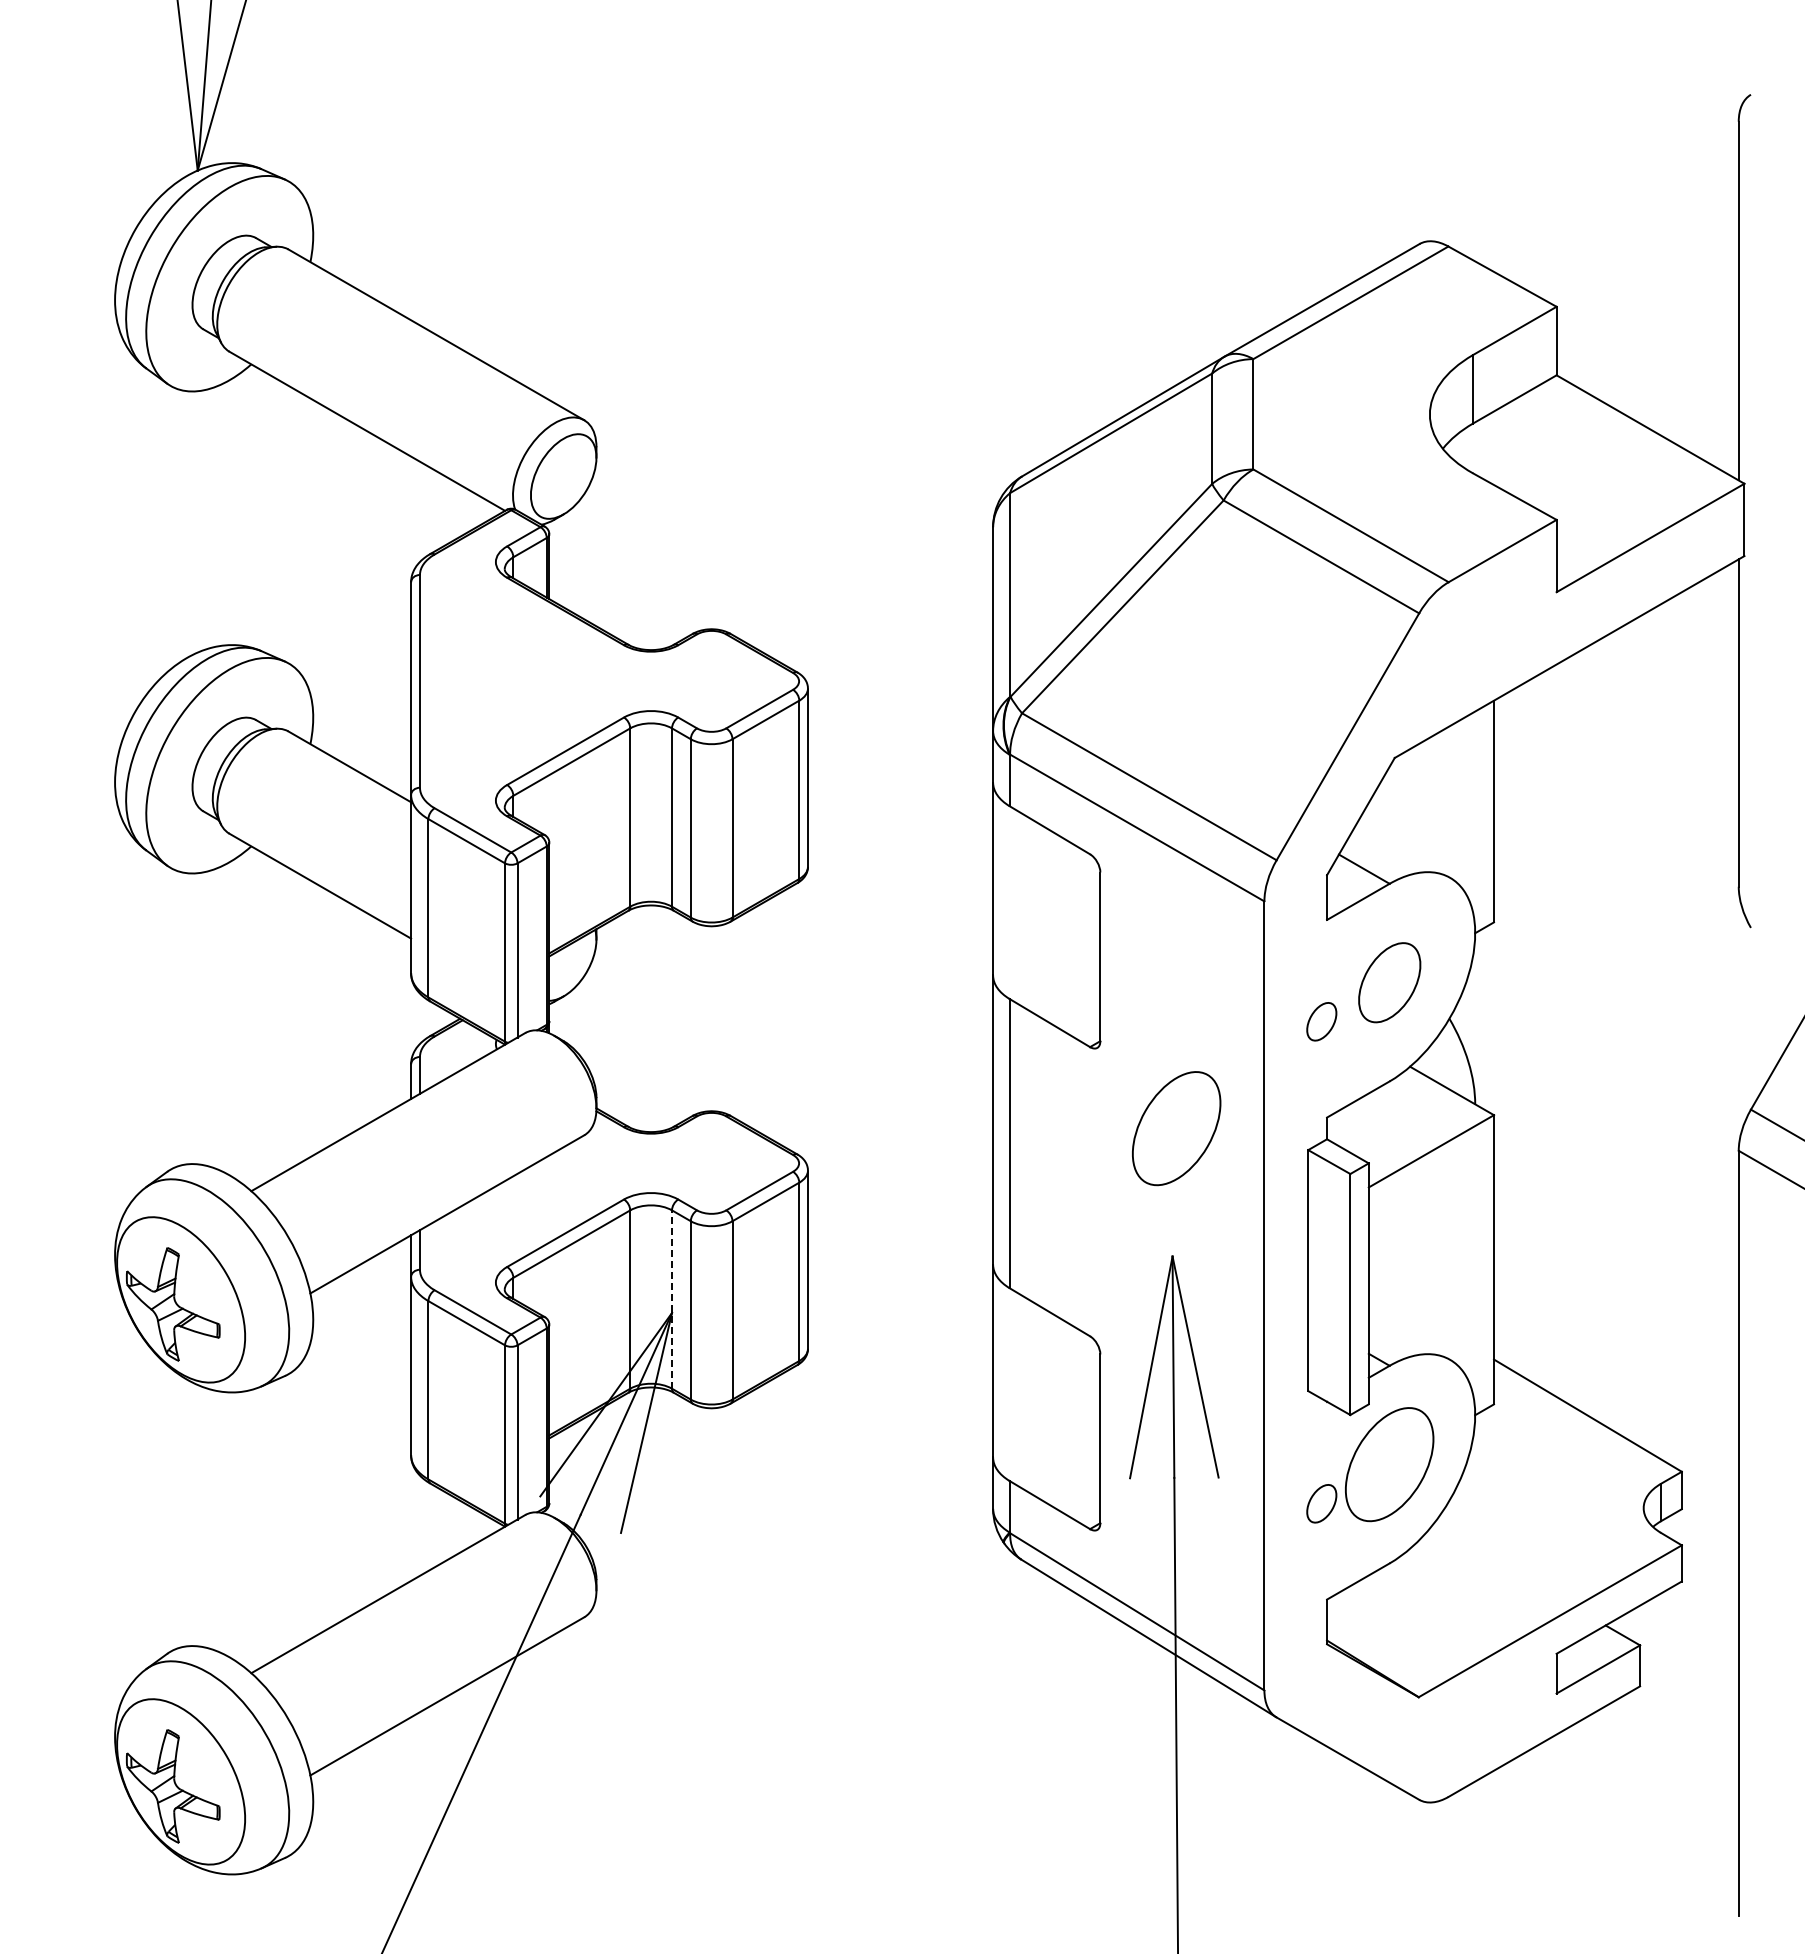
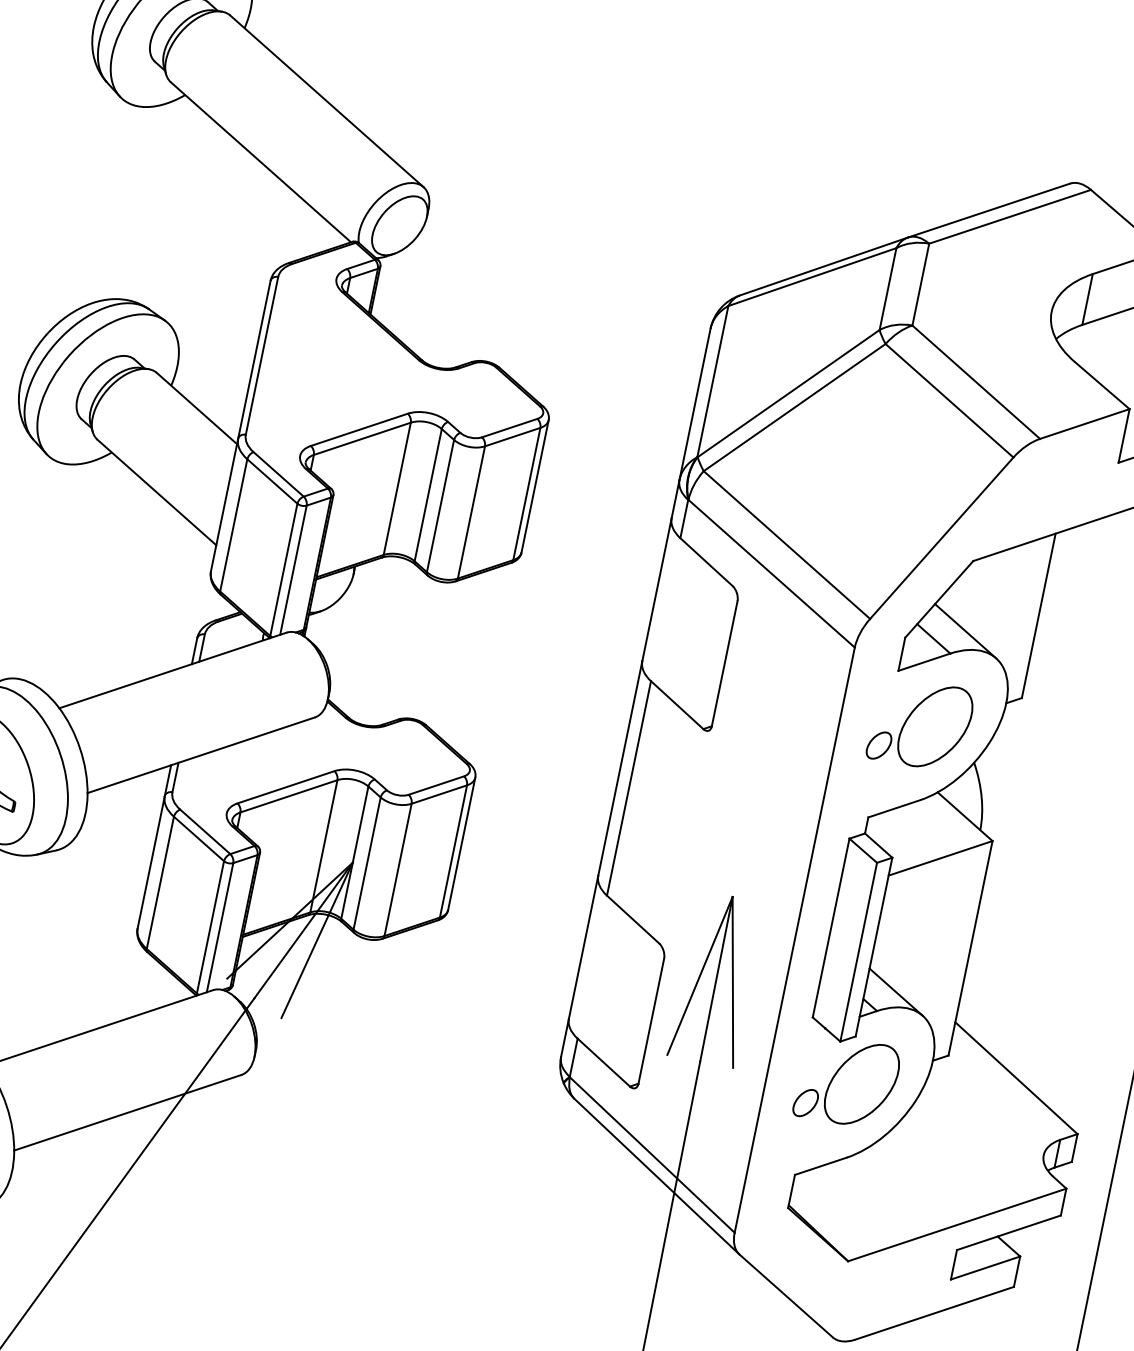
line: (1403, 850) -> (965, 630), added
part: (1389, 982) -> (935, 726), size x1.43
part: (1176, 1128) -> (755, 802), removed
line: (672, 1299) -> (355, 852), dashed -> solid
line: (1409, 1335) -> (896, 991), added

